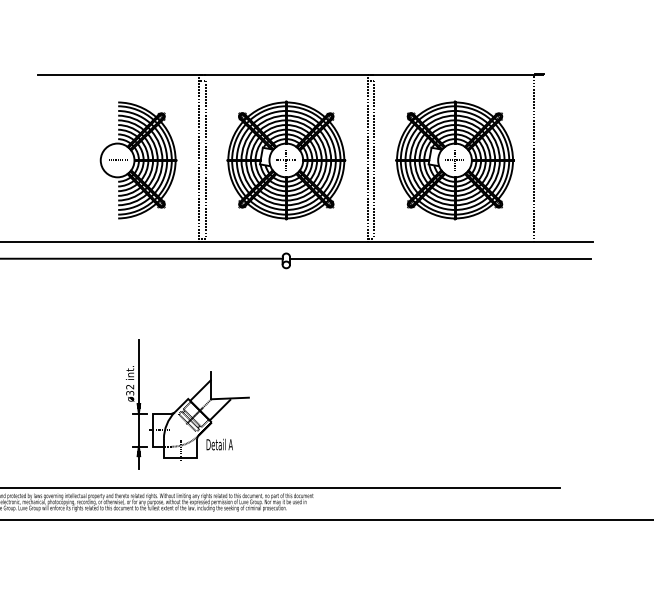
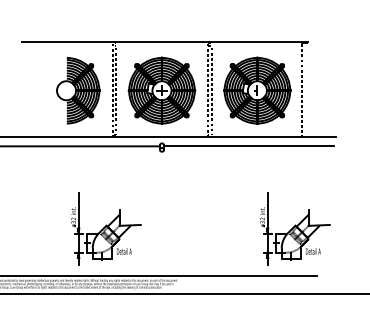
part: (522, 403) -> (295, 228), added

